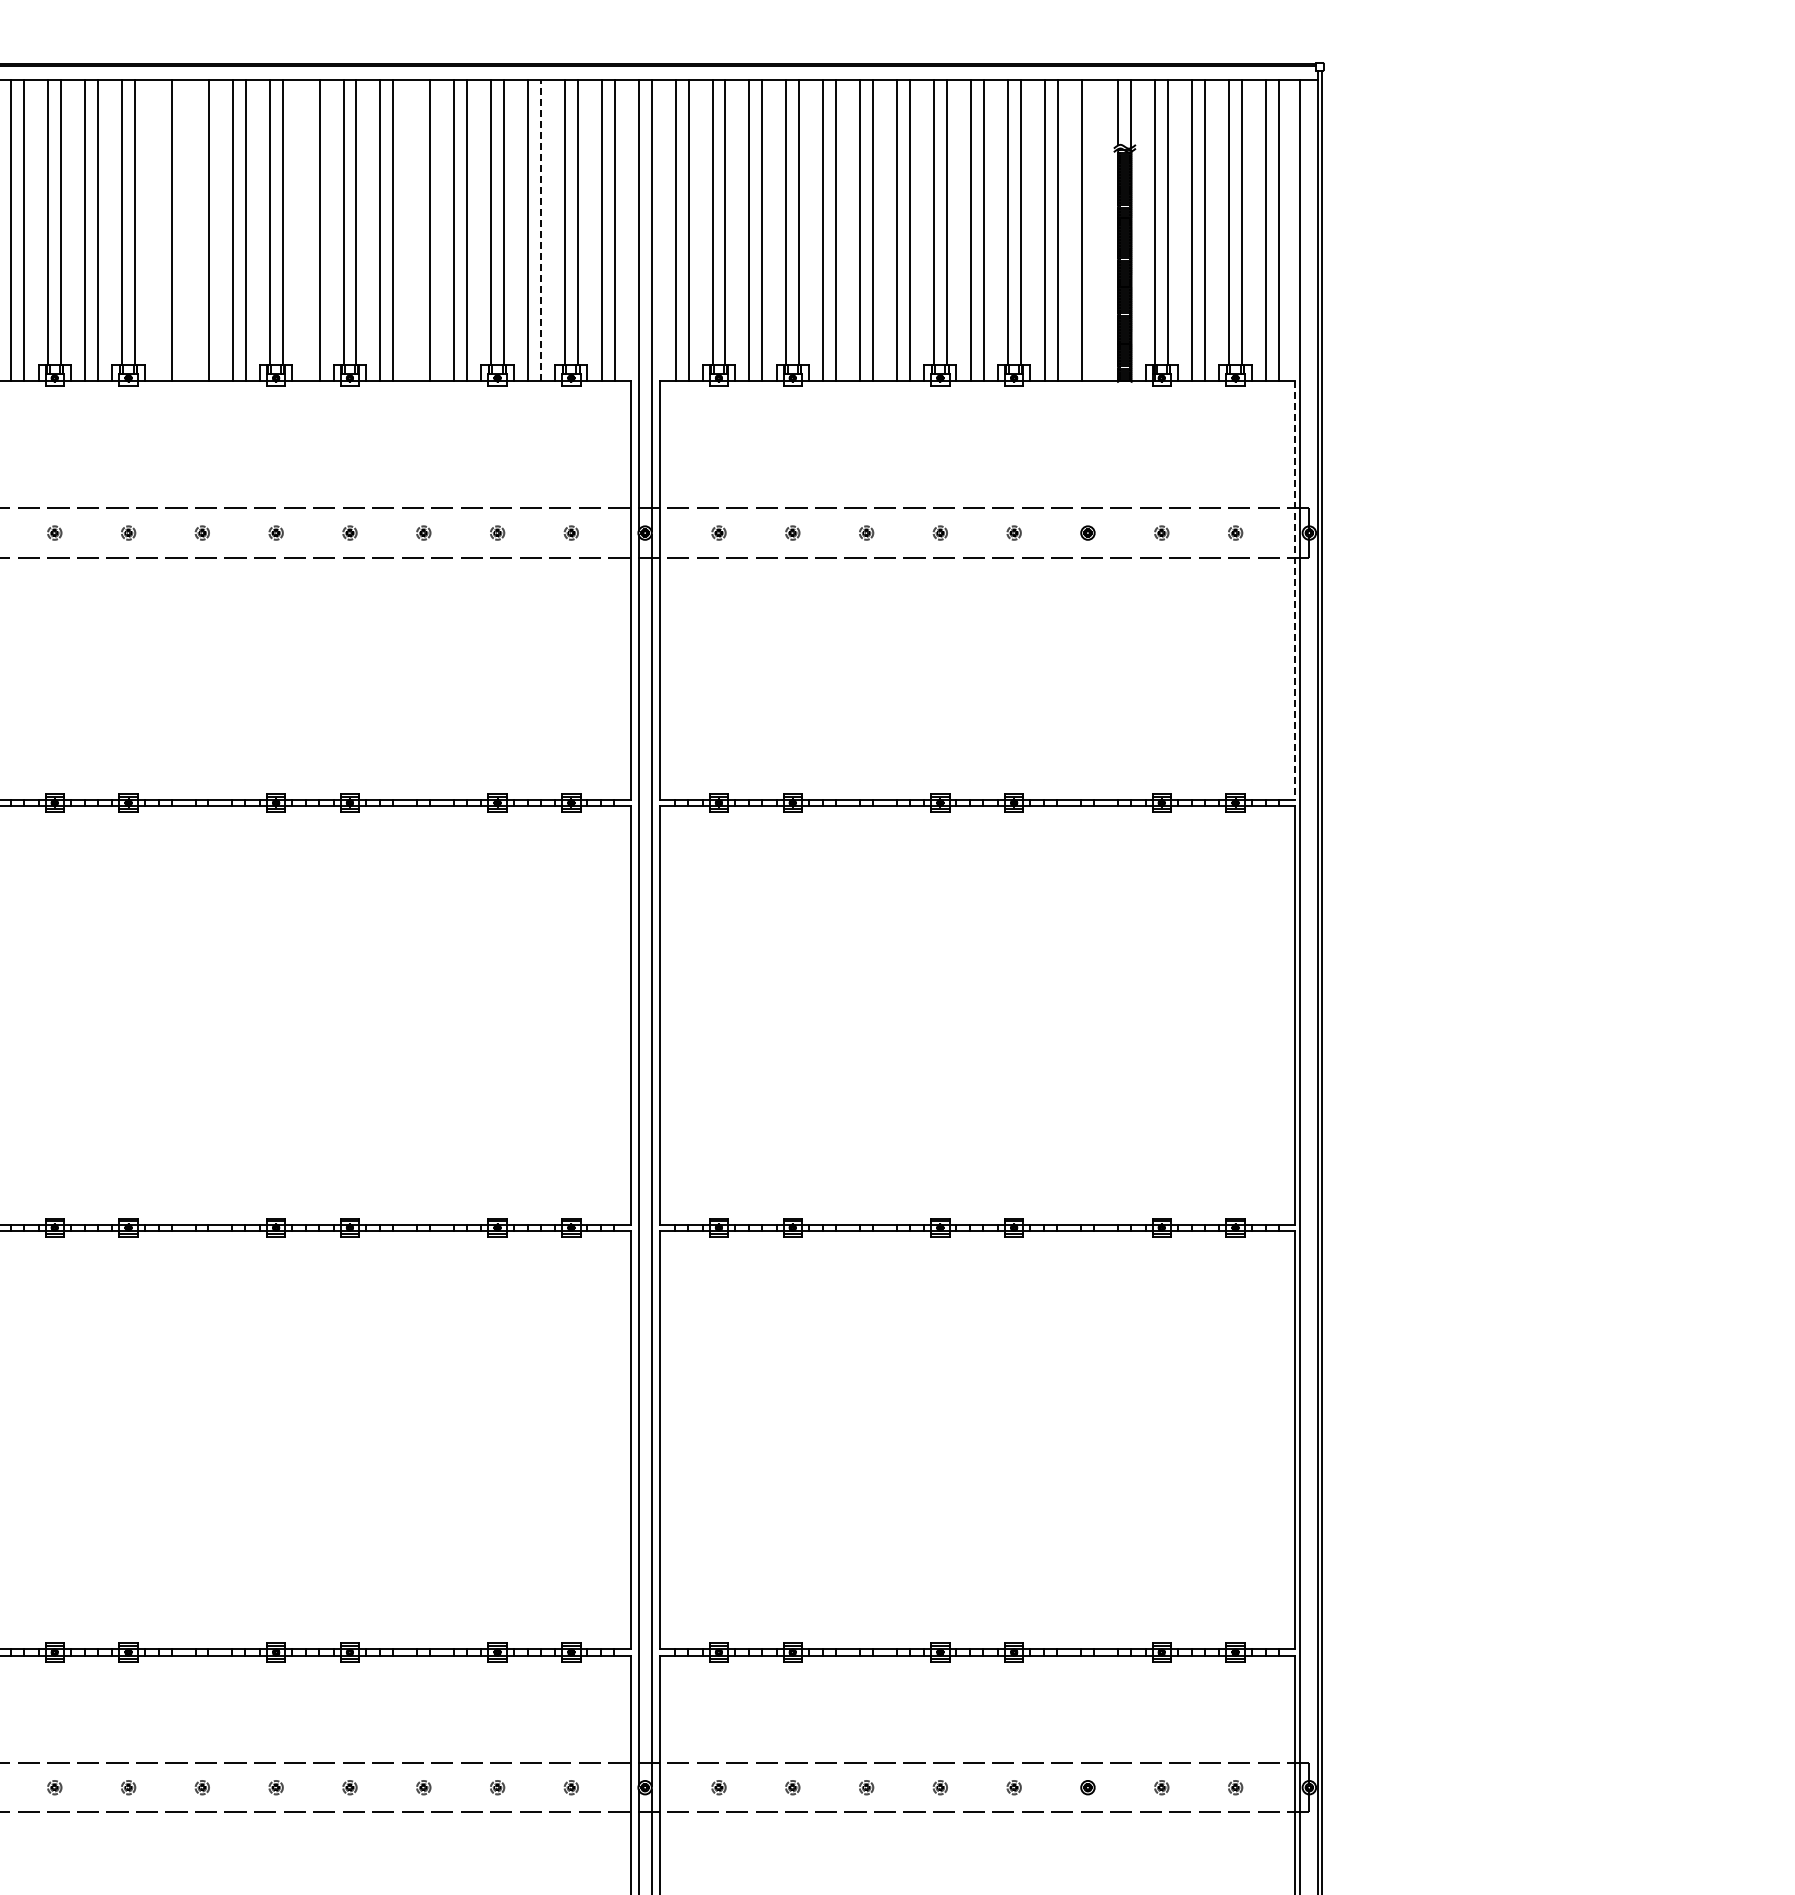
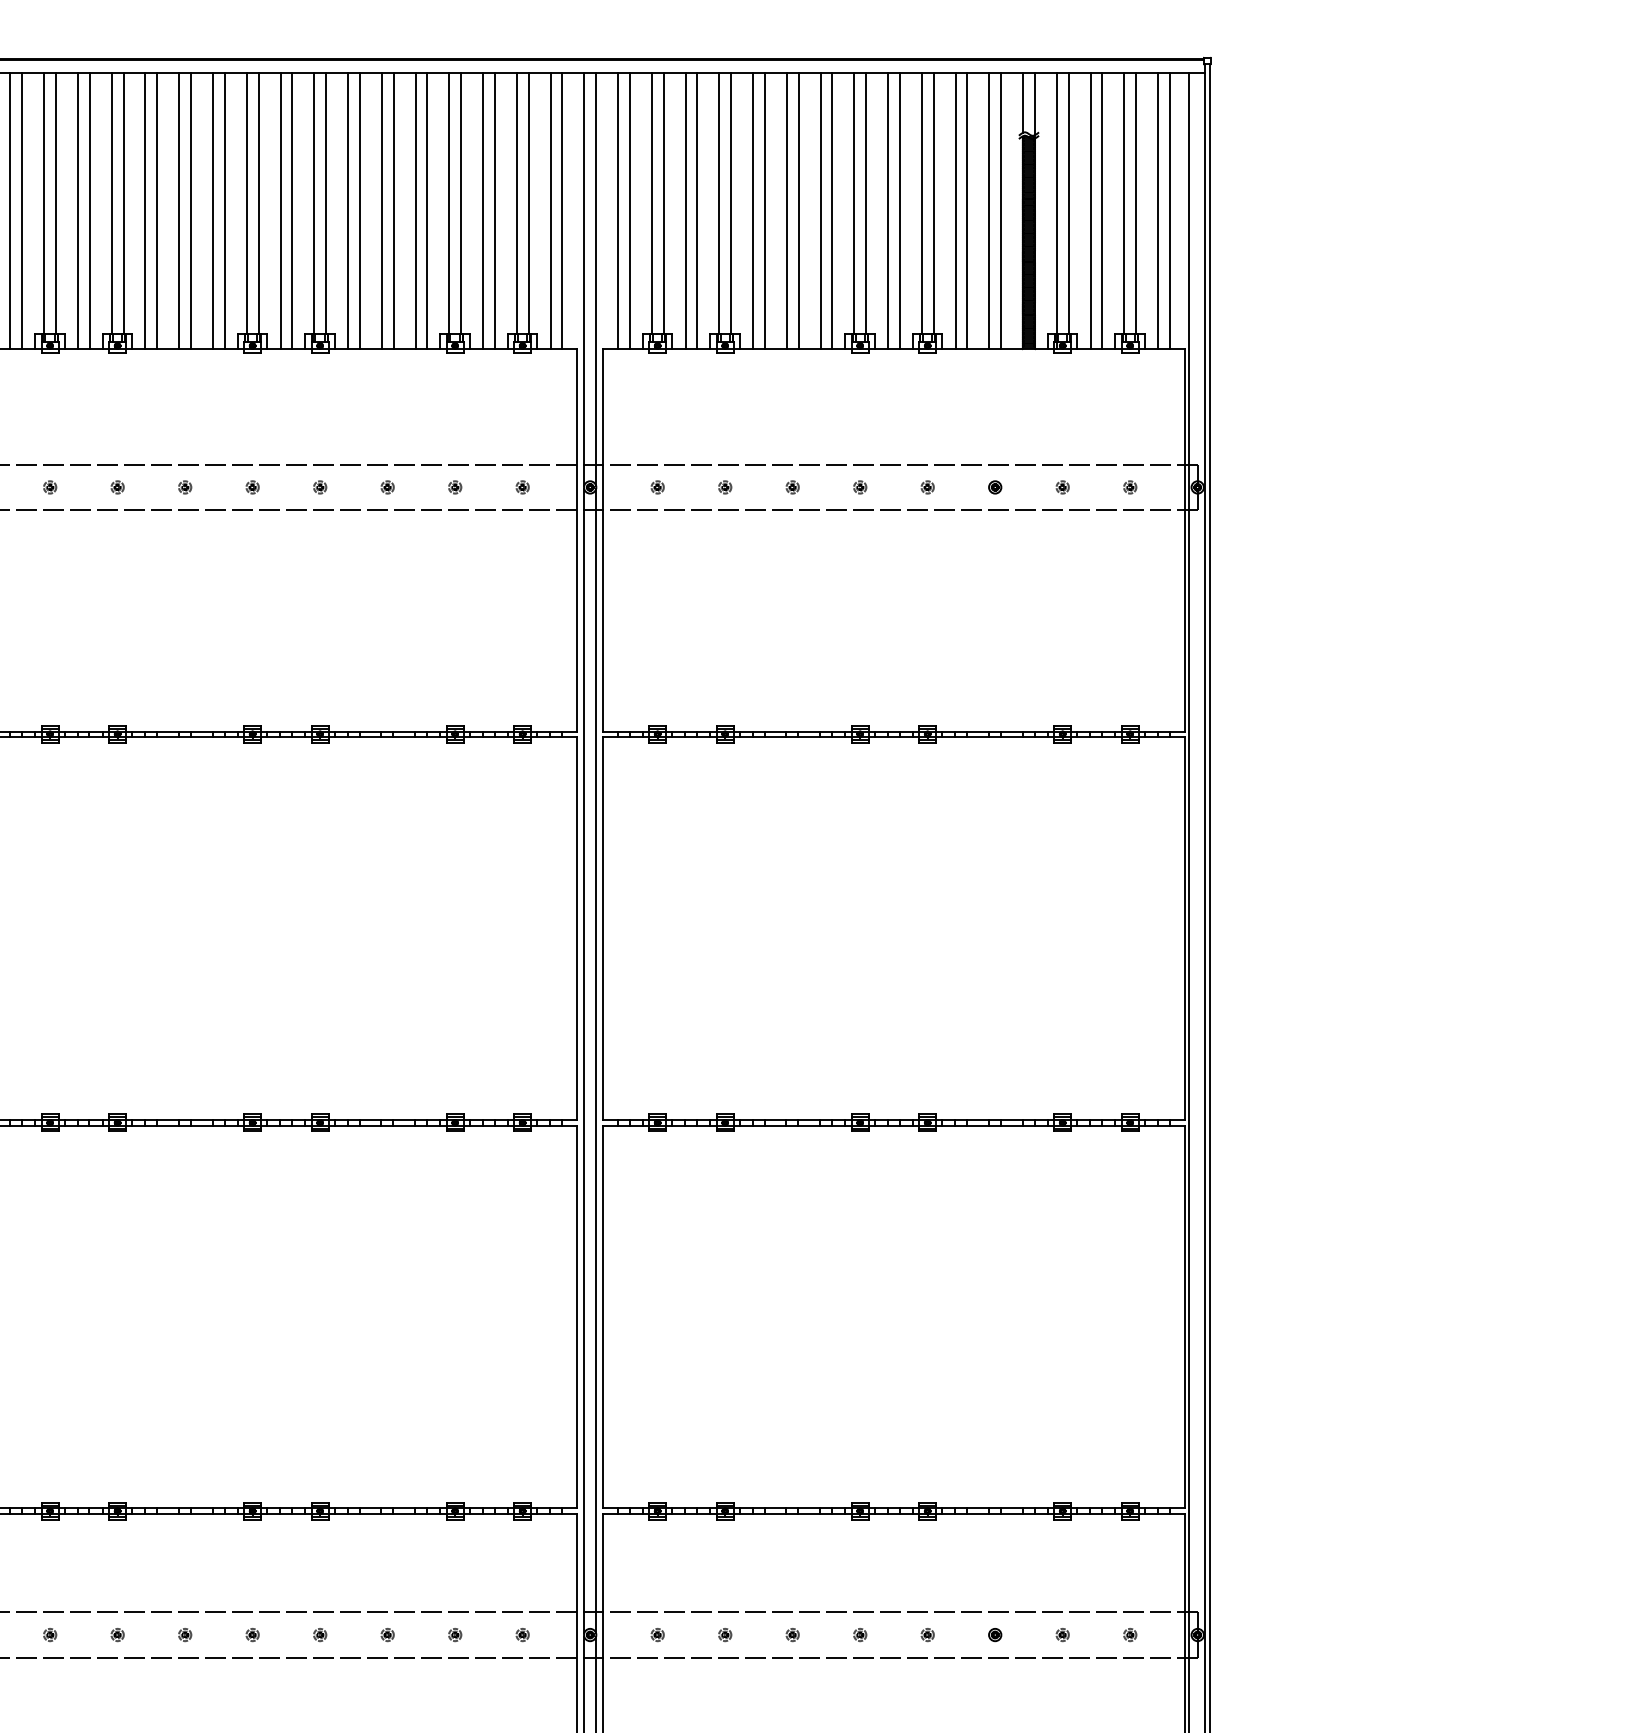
line: (159, 230) -> (145, 210), added
line: (195, 230) -> (178, 210), added
line: (306, 230) -> (280, 210), added
line: (417, 230) -> (381, 210), added
line: (540, 230) -> (494, 210), dashed -> solid
line: (1094, 230) -> (1001, 210), added
line: (1294, 591) -> (1184, 540), dashed -> solid

